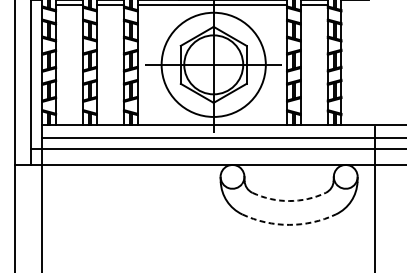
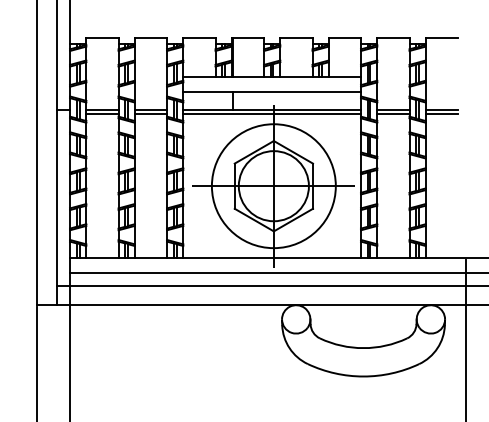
line: (354, 4) -> (441, 114), added
arc: (289, 201) -> (363, 348), dashed -> solid
arc: (289, 224) -> (363, 376), dashed -> solid

